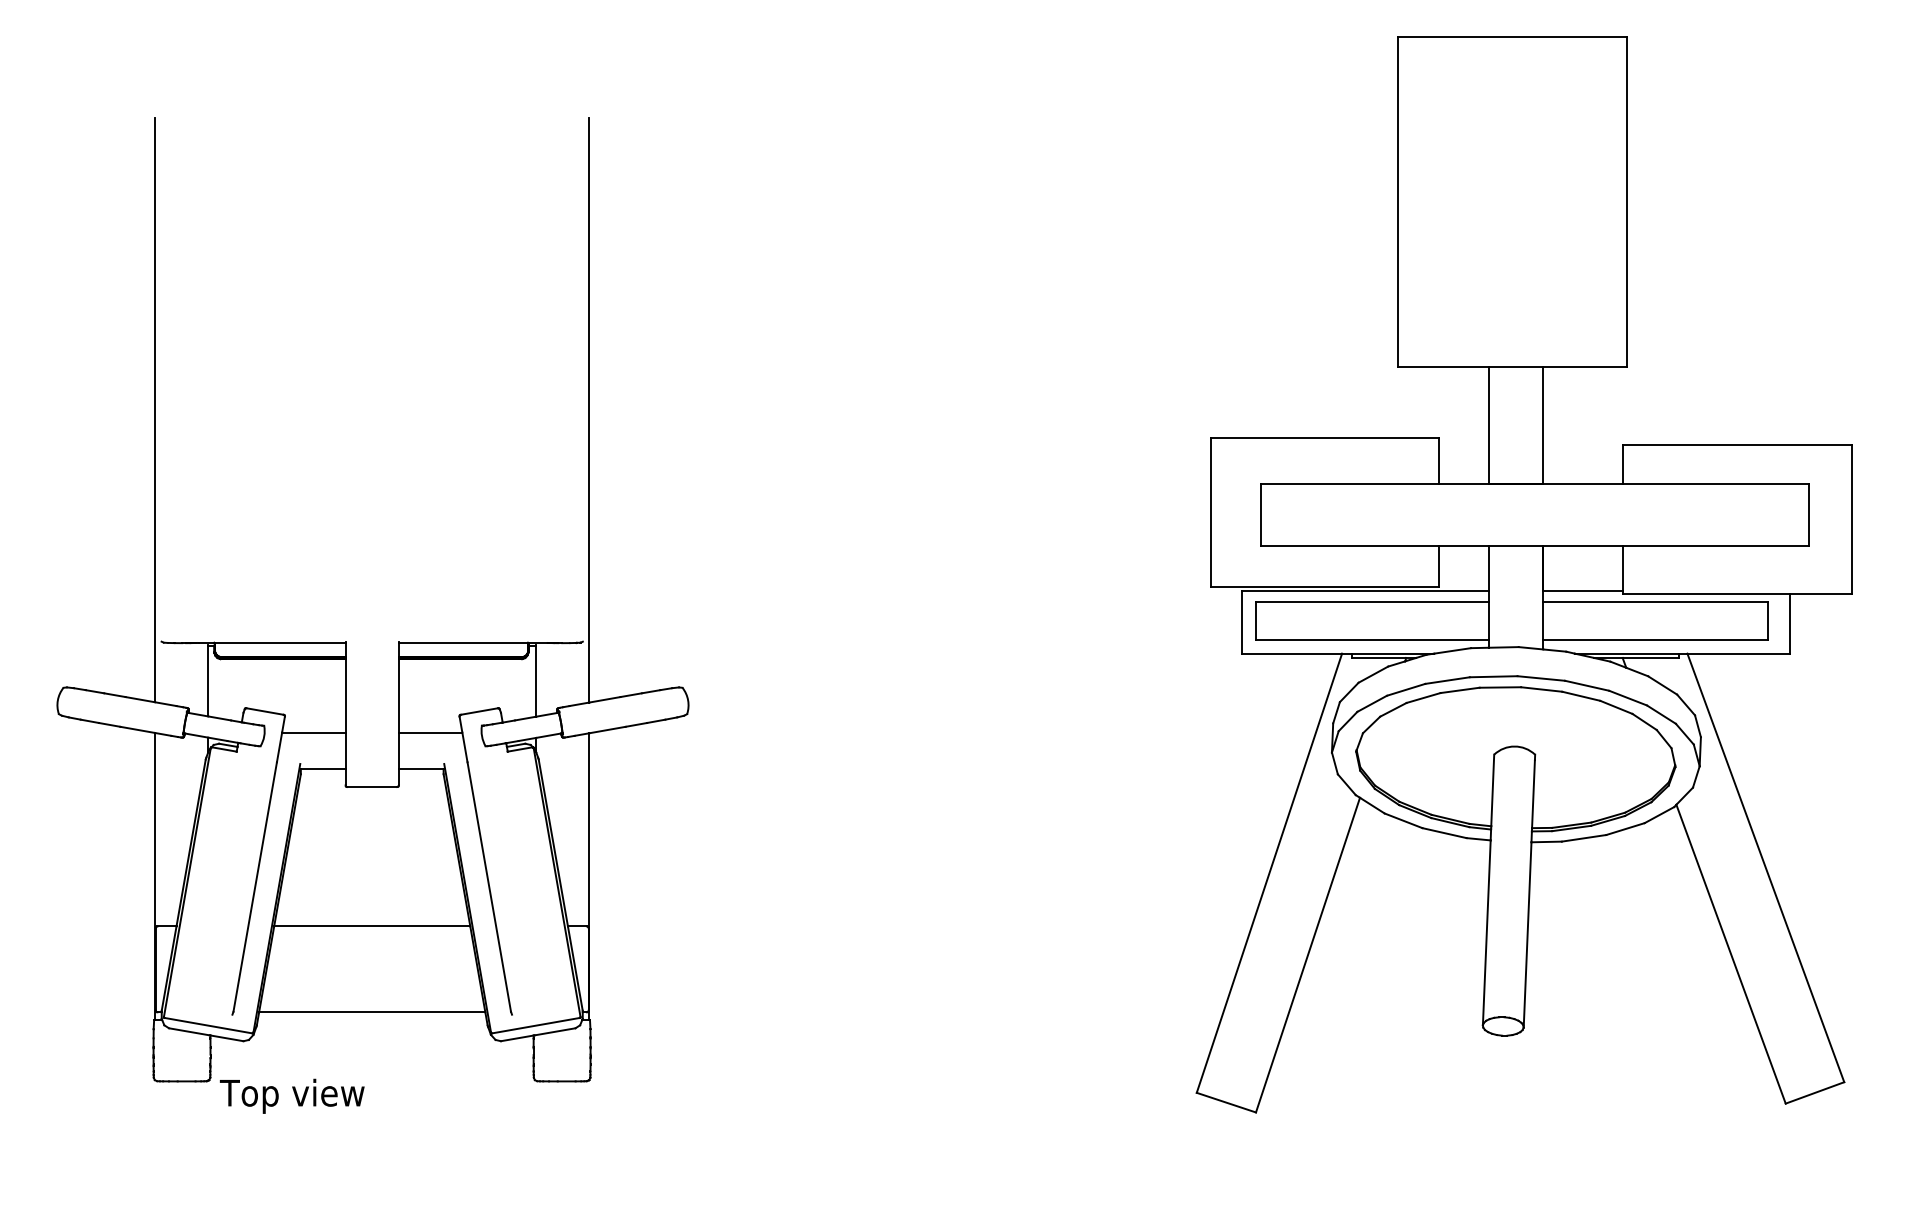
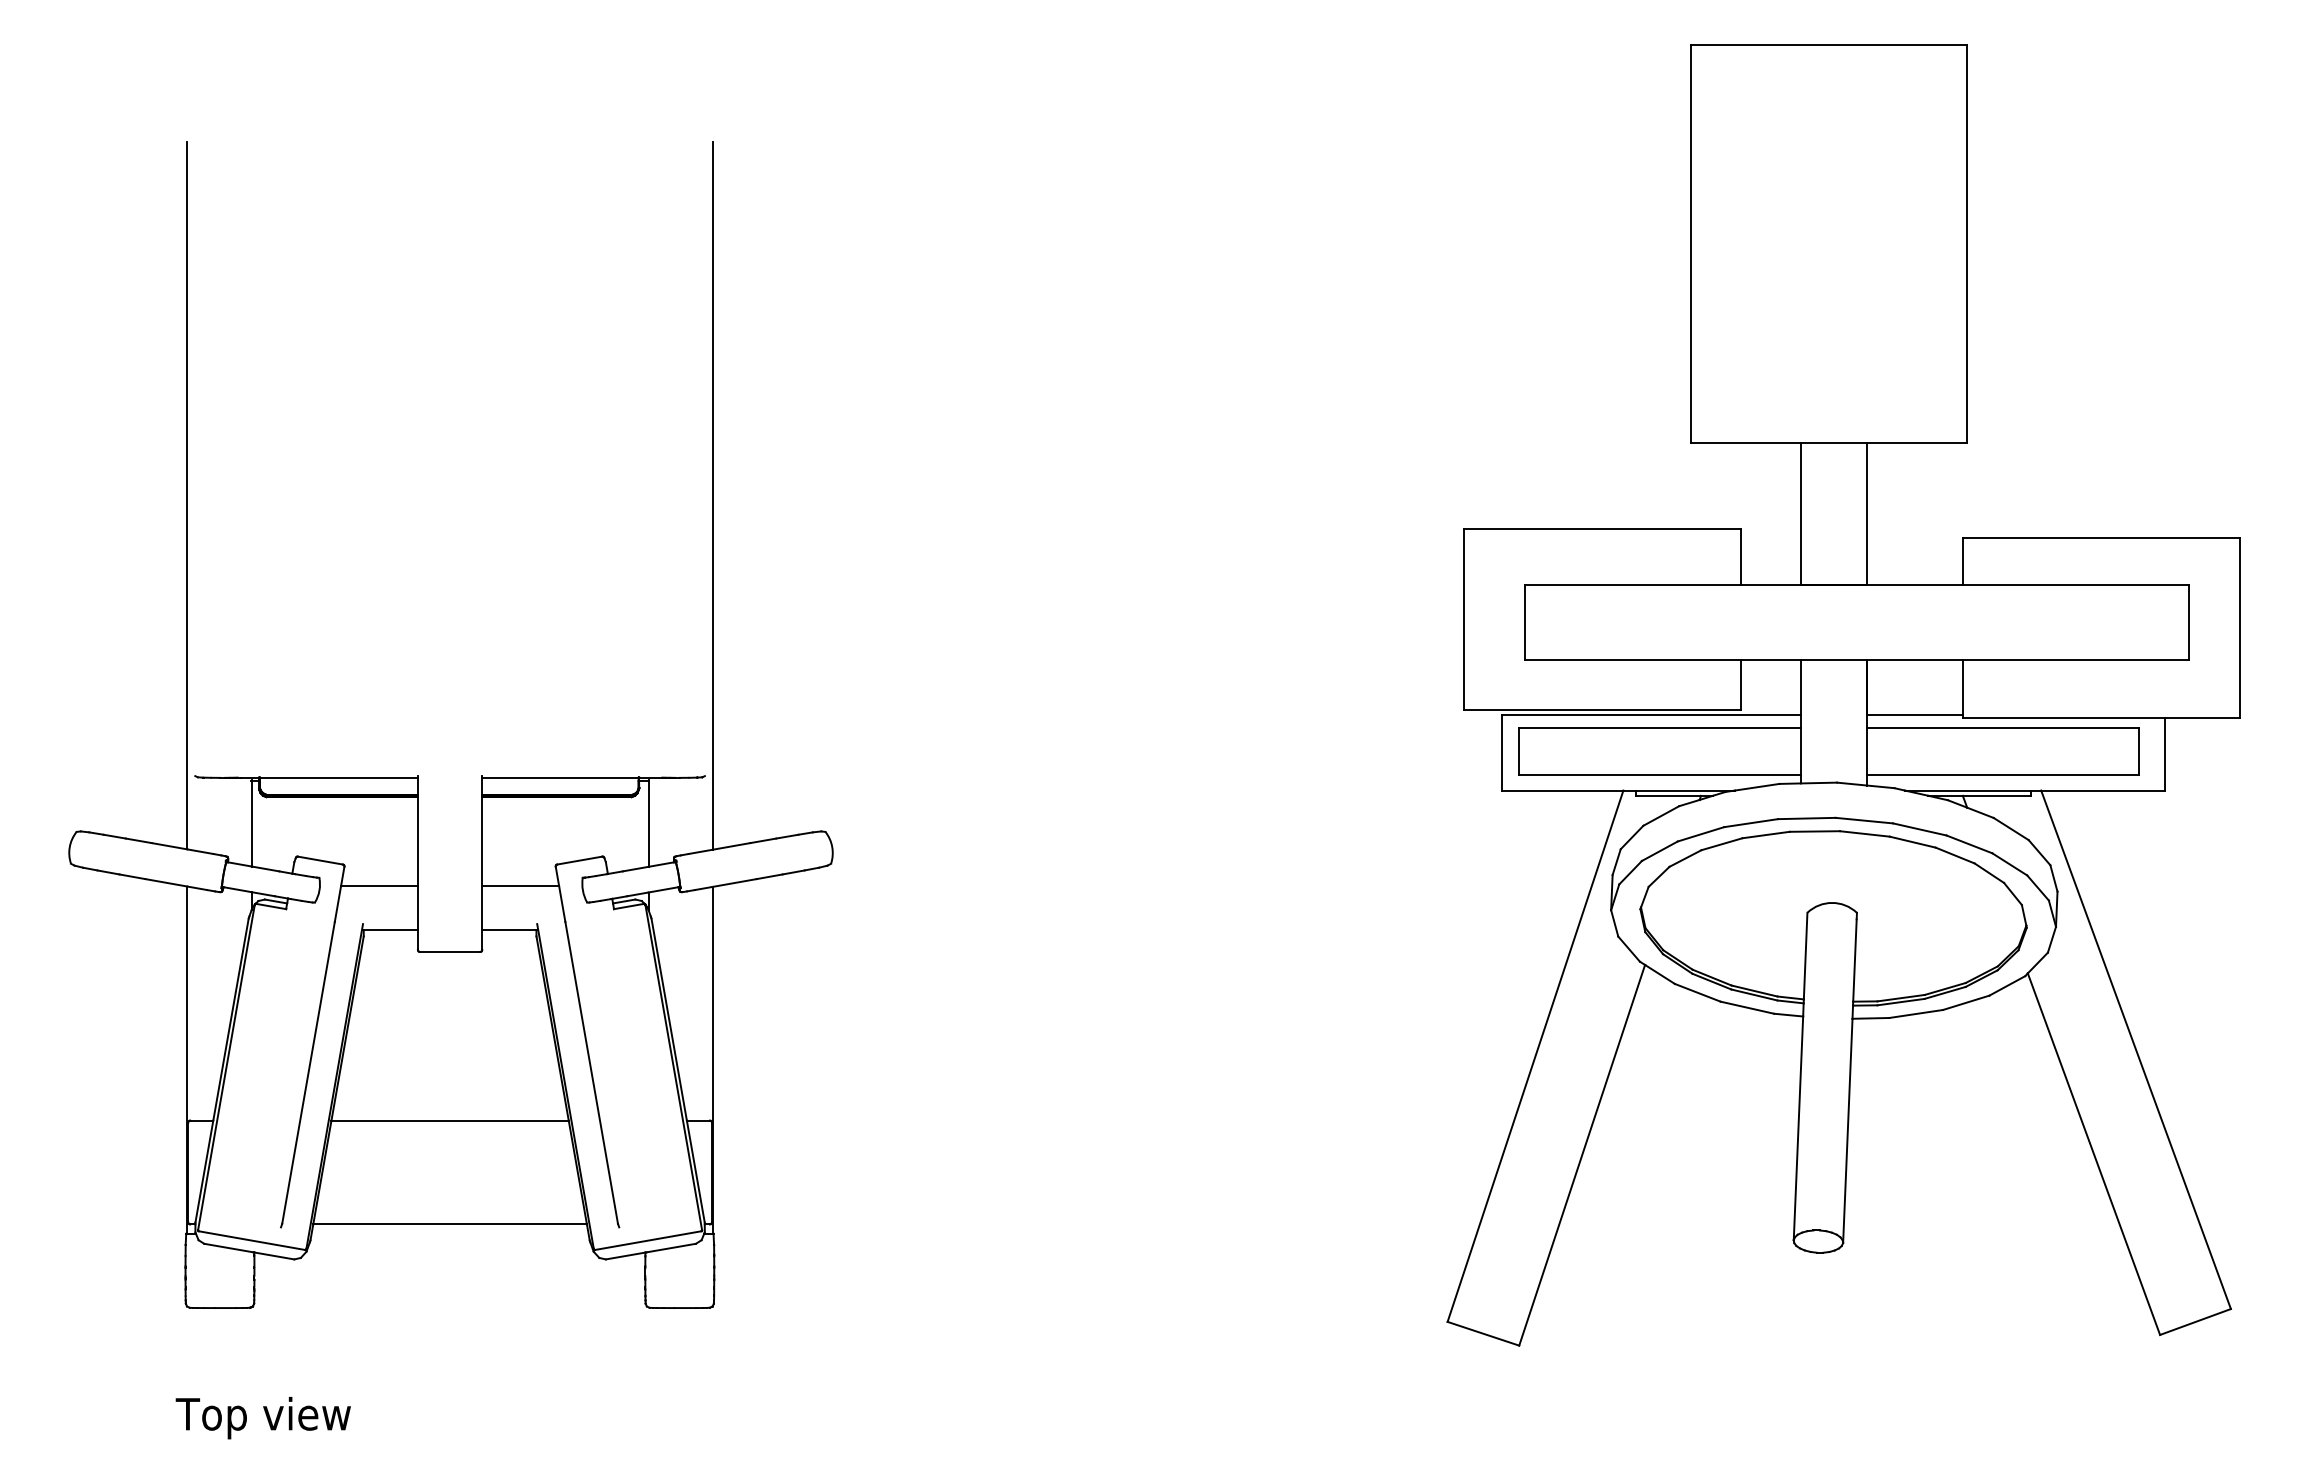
text: (291, 1096) -> (262, 1418), moved

